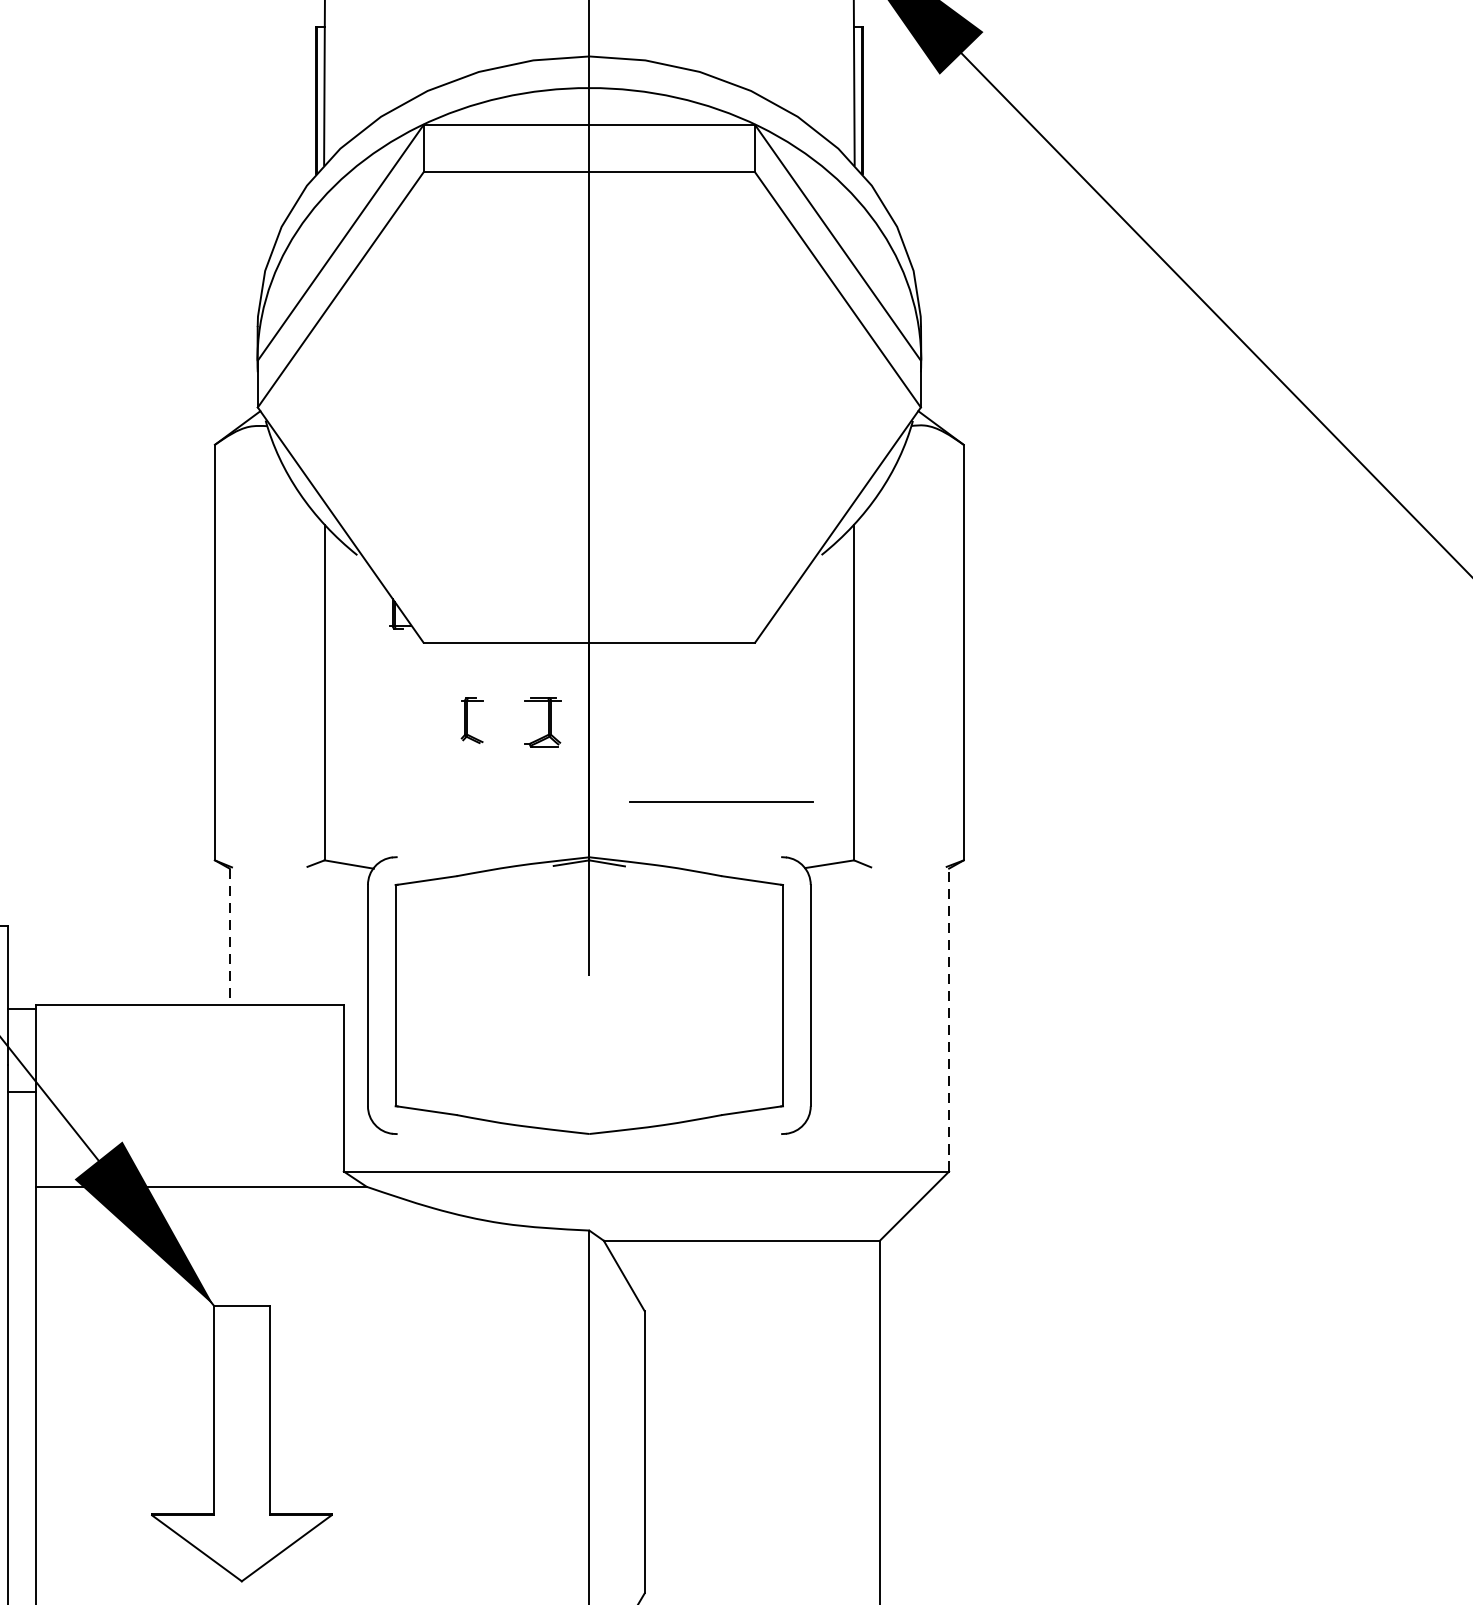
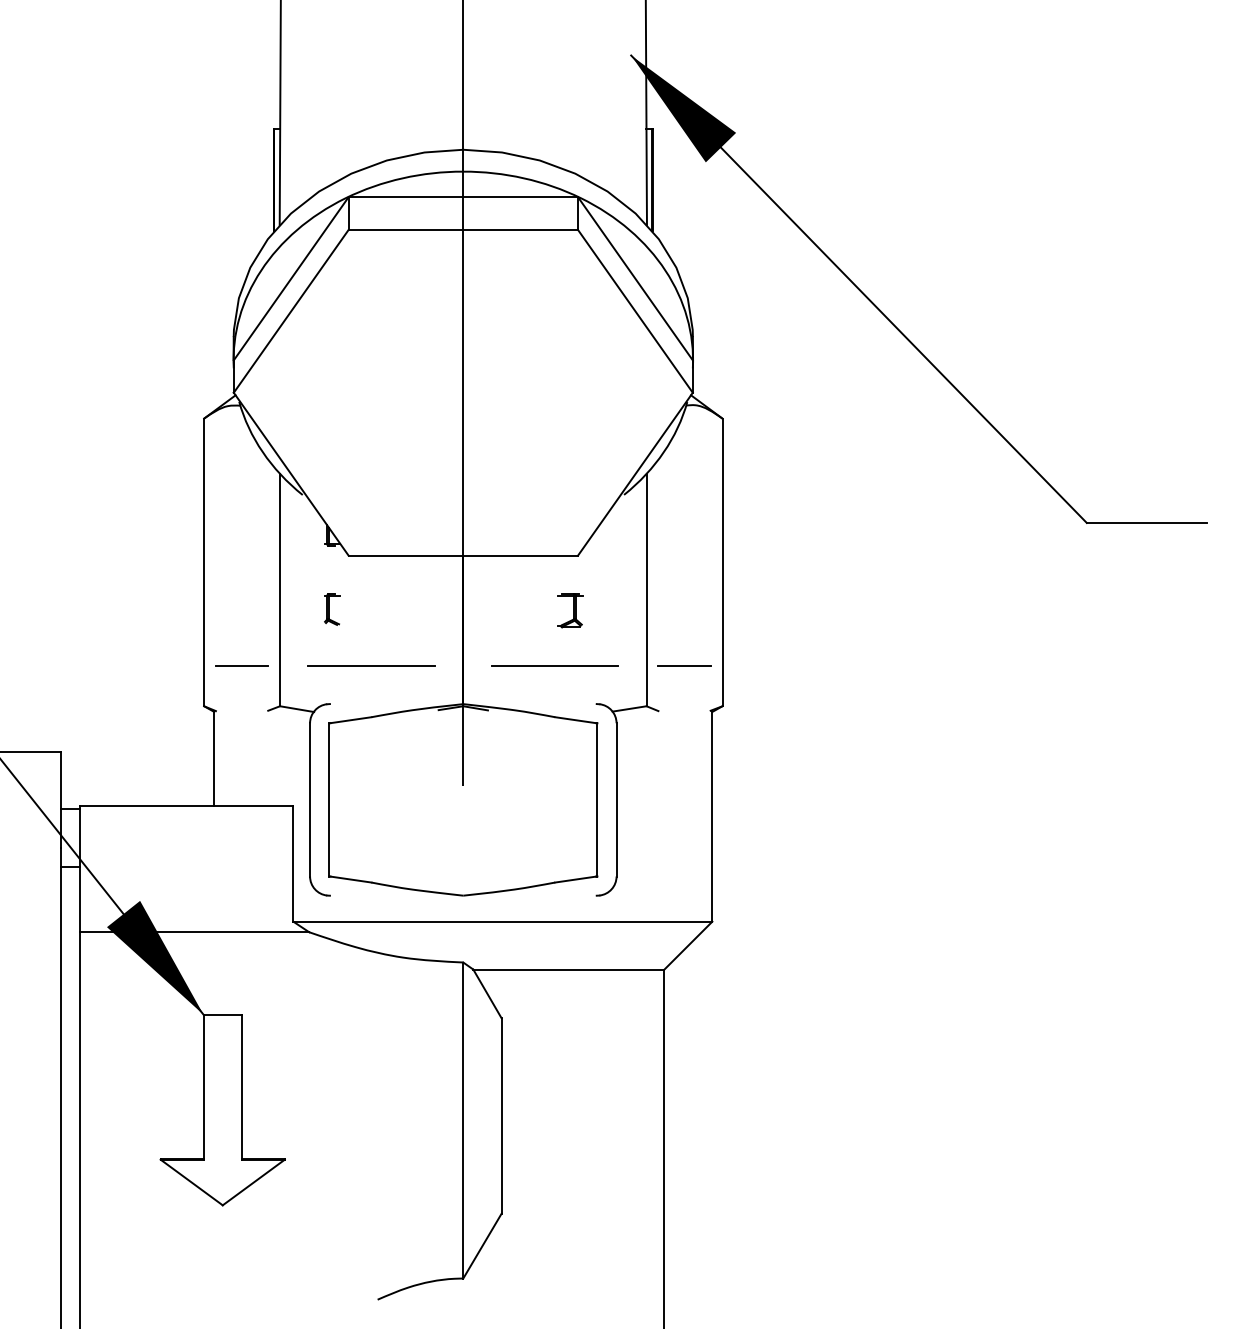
part: (472, 720) -> (332, 609), moved
part: (543, 722) -> (570, 610), moved
line: (268, 801) -> (241, 665), added
line: (456, 801) -> (371, 665), added
line: (908, 801) -> (684, 665), added
line: (229, 937) -> (214, 759), dashed -> solid
line: (949, 1019) -> (712, 816), dashed -> solid

